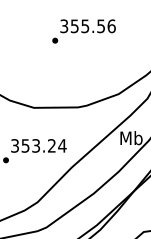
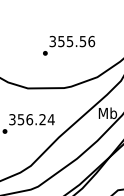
text: (84, 31) -> (69, 45), moved
text: (35, 145) -> (29, 119), 353.24 -> 356.24

